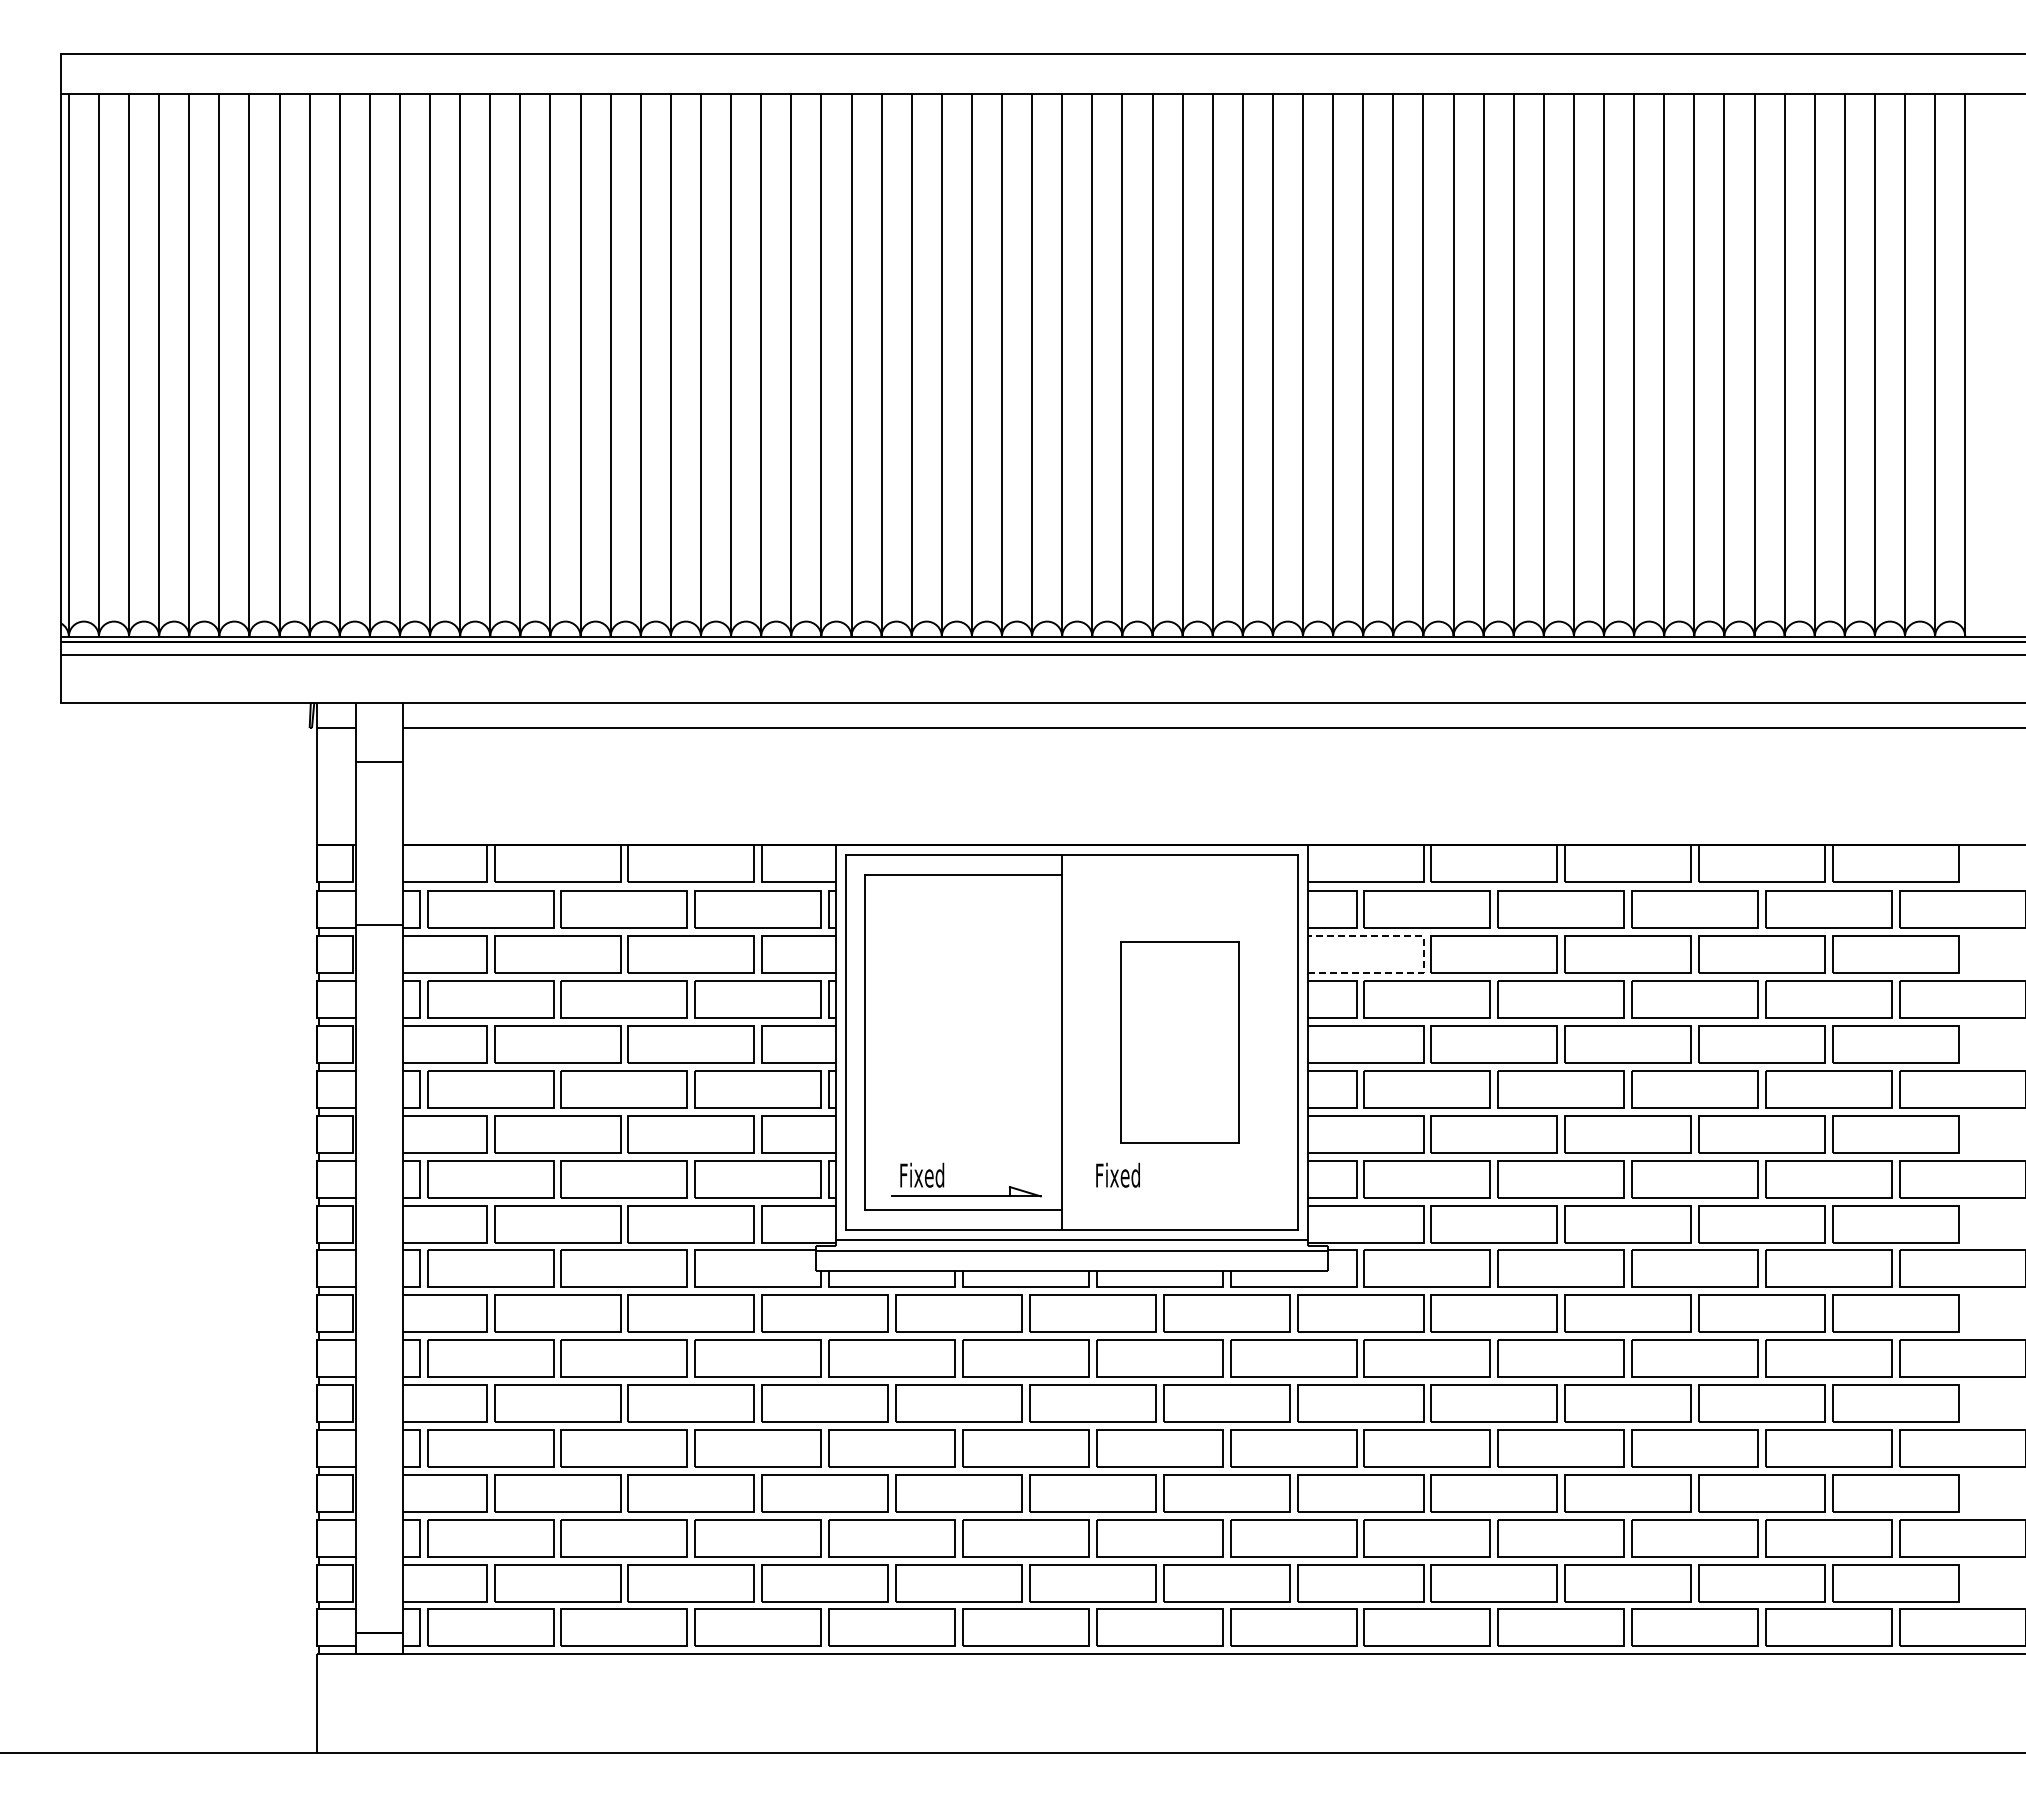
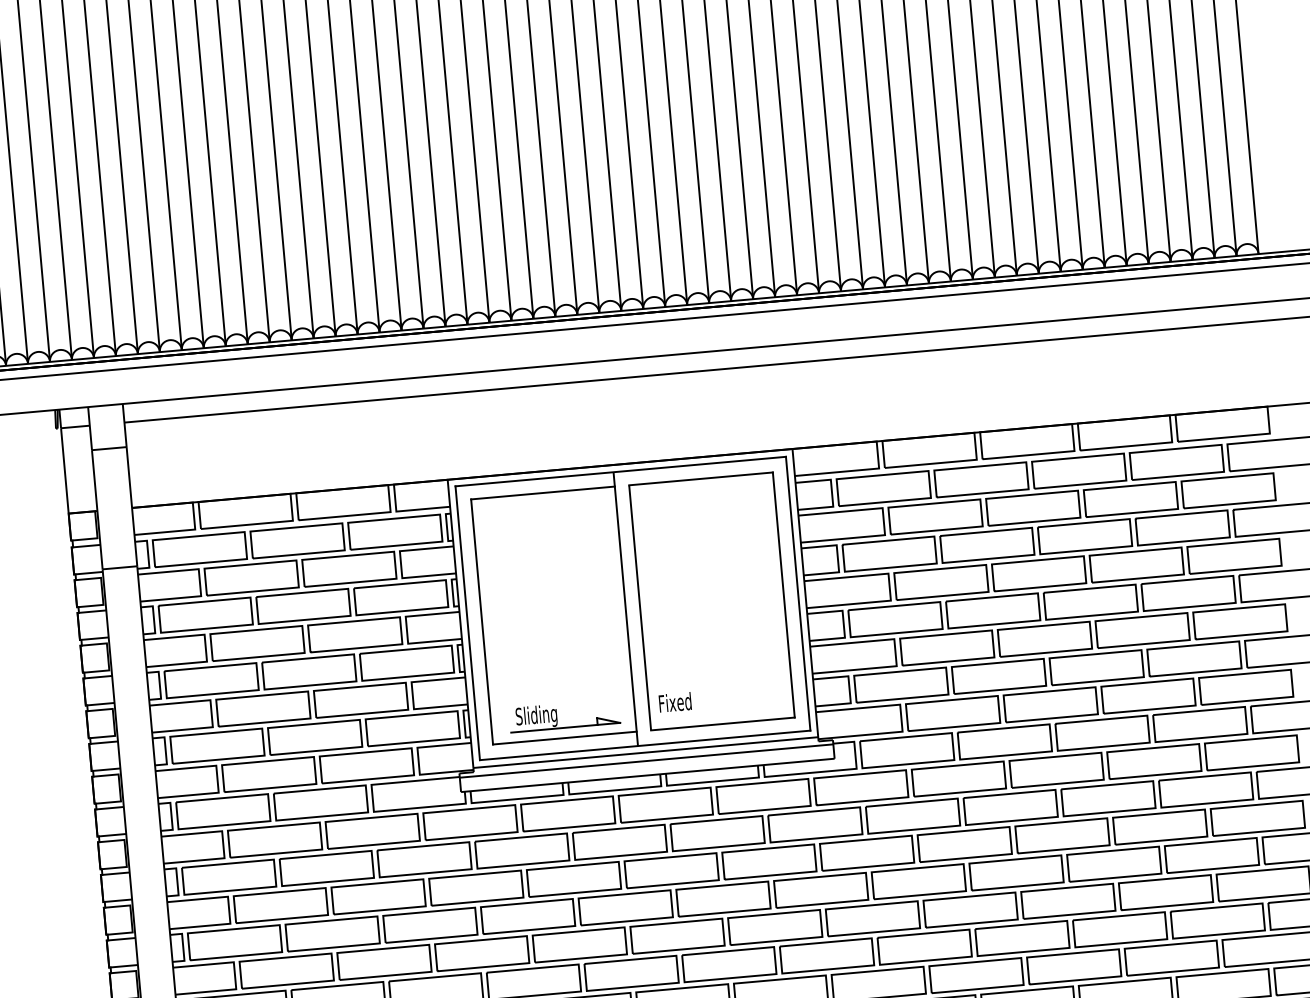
line: (1423, 954) -> (883, 521), dashed -> solid
part: (1180, 1042) -> (712, 601), size x1.67
text: (927, 1178) -> (536, 717), Fixed -> Sliding

